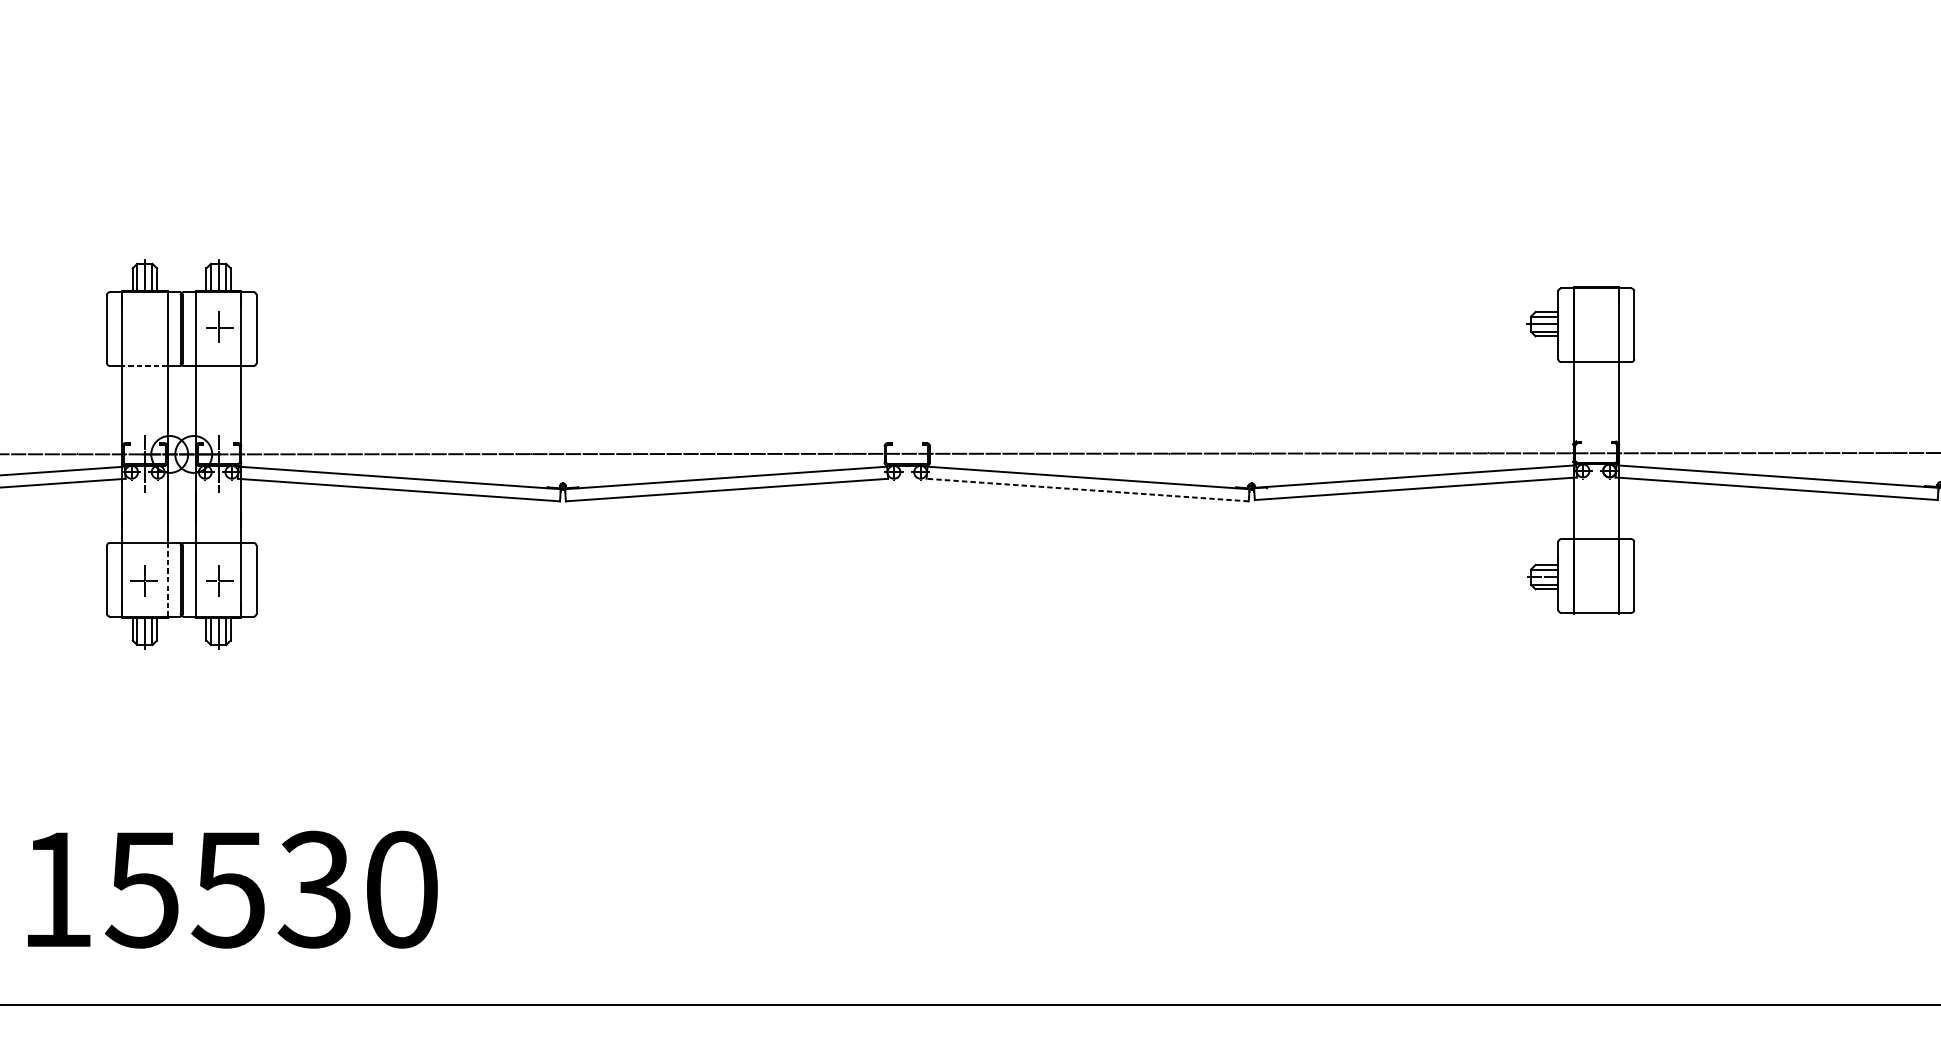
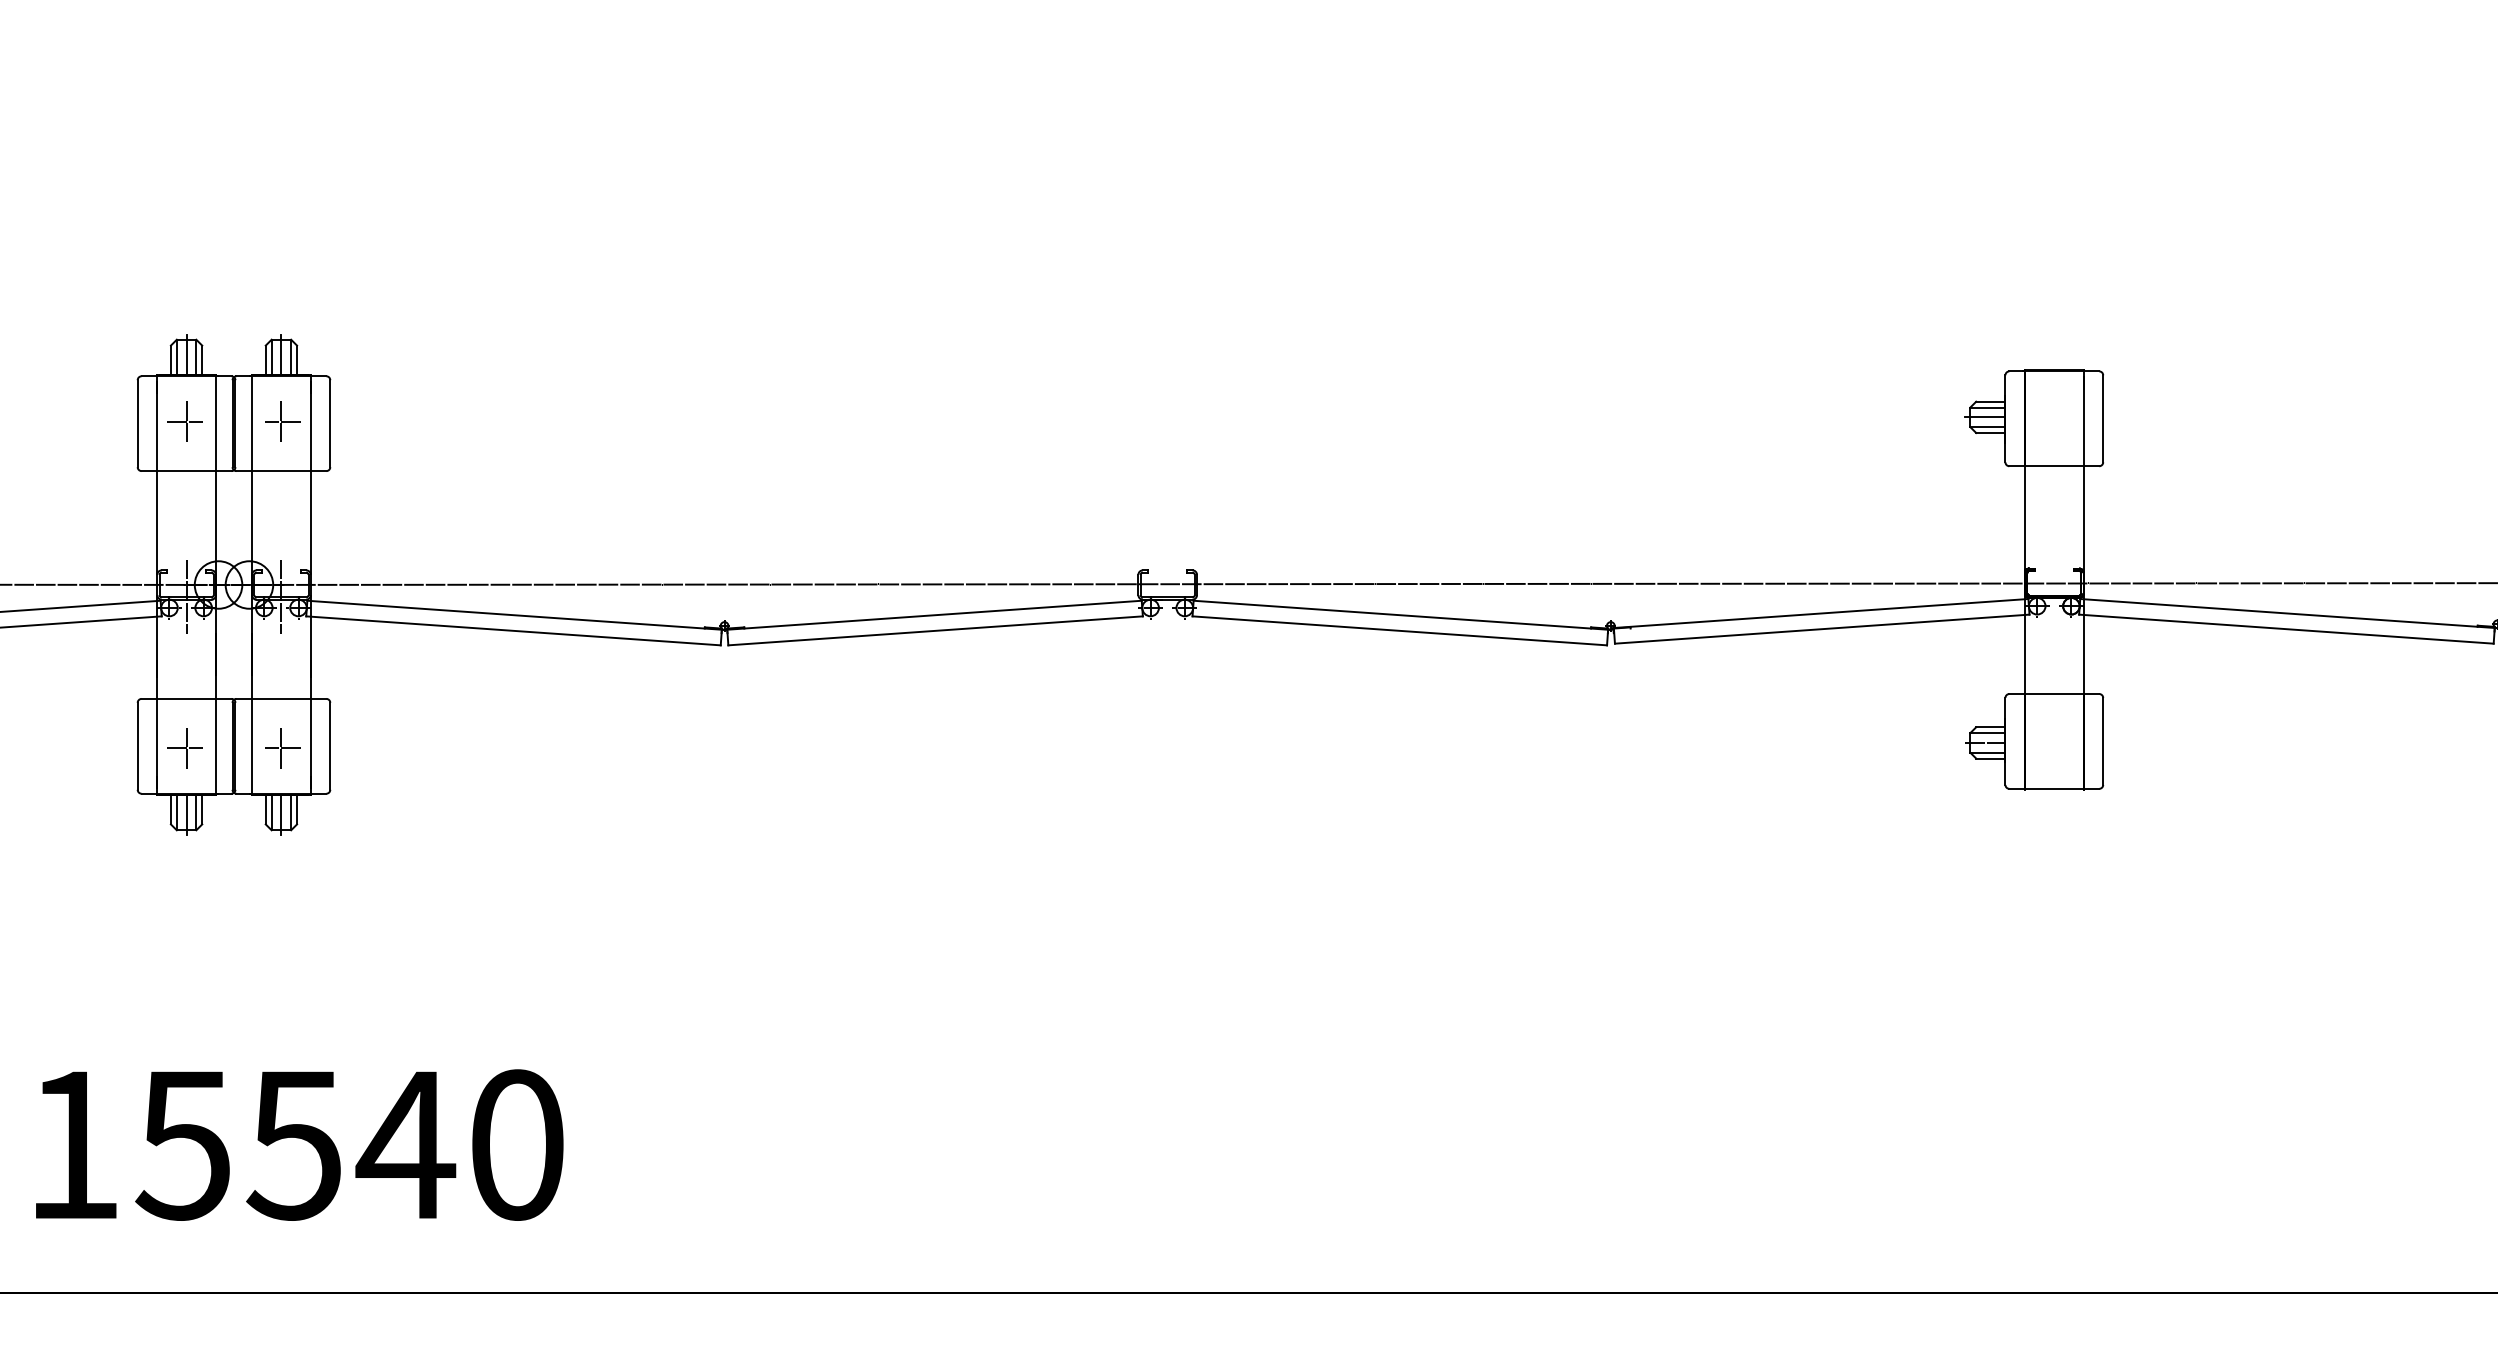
part: (143, 327) -> (184, 421), added
line: (144, 366) -> (186, 471), dashed -> solid
line: (1087, 489) -> (1399, 630), dashed -> solid
line: (167, 579) -> (215, 745), dashed -> solid
text: (315, 889) -> (405, 1144), 15530 -> 15540

